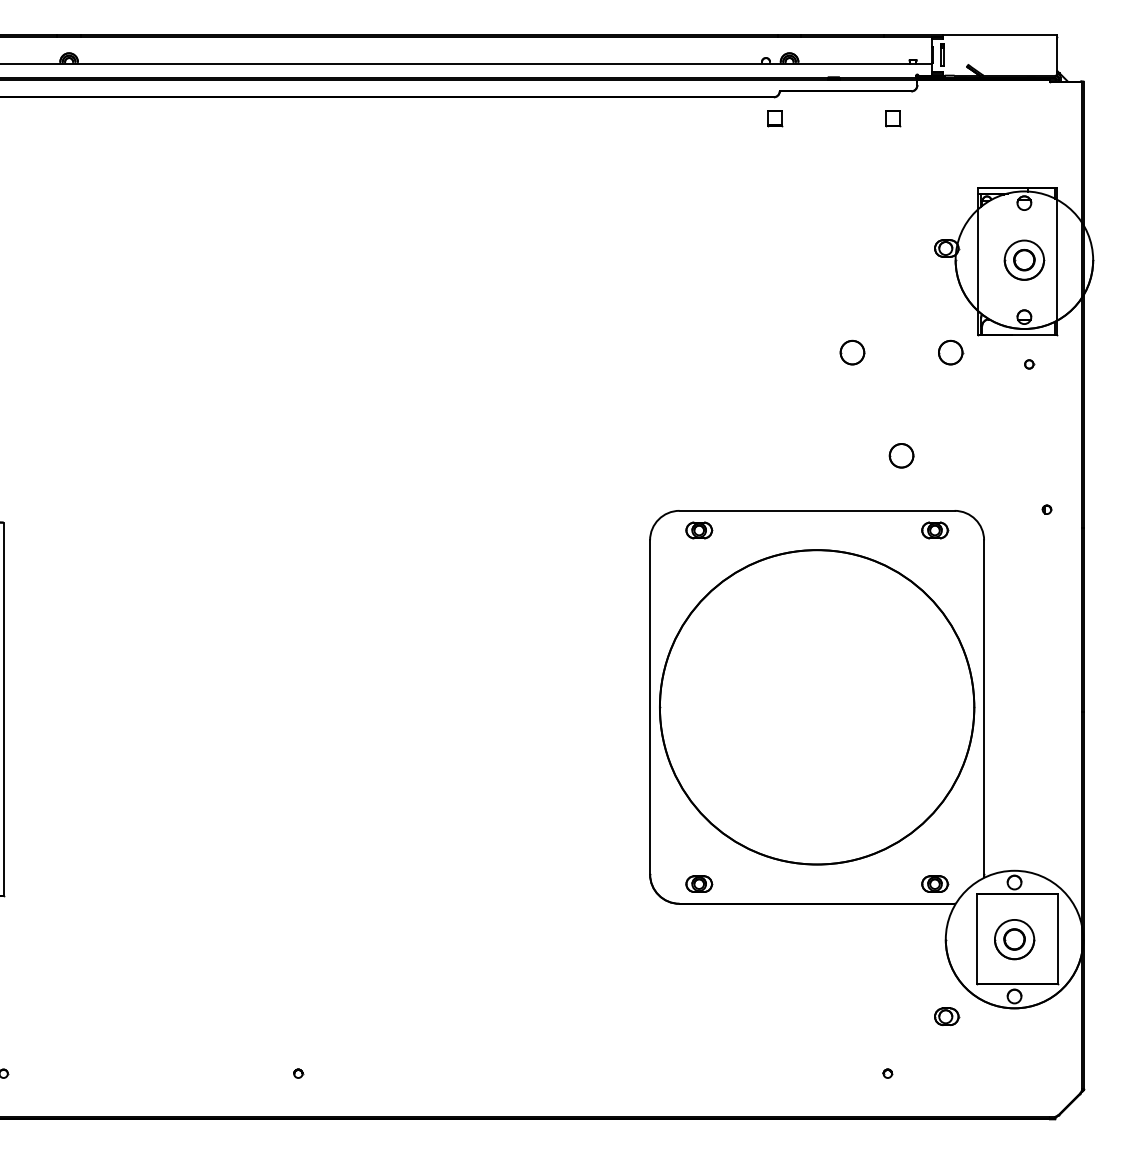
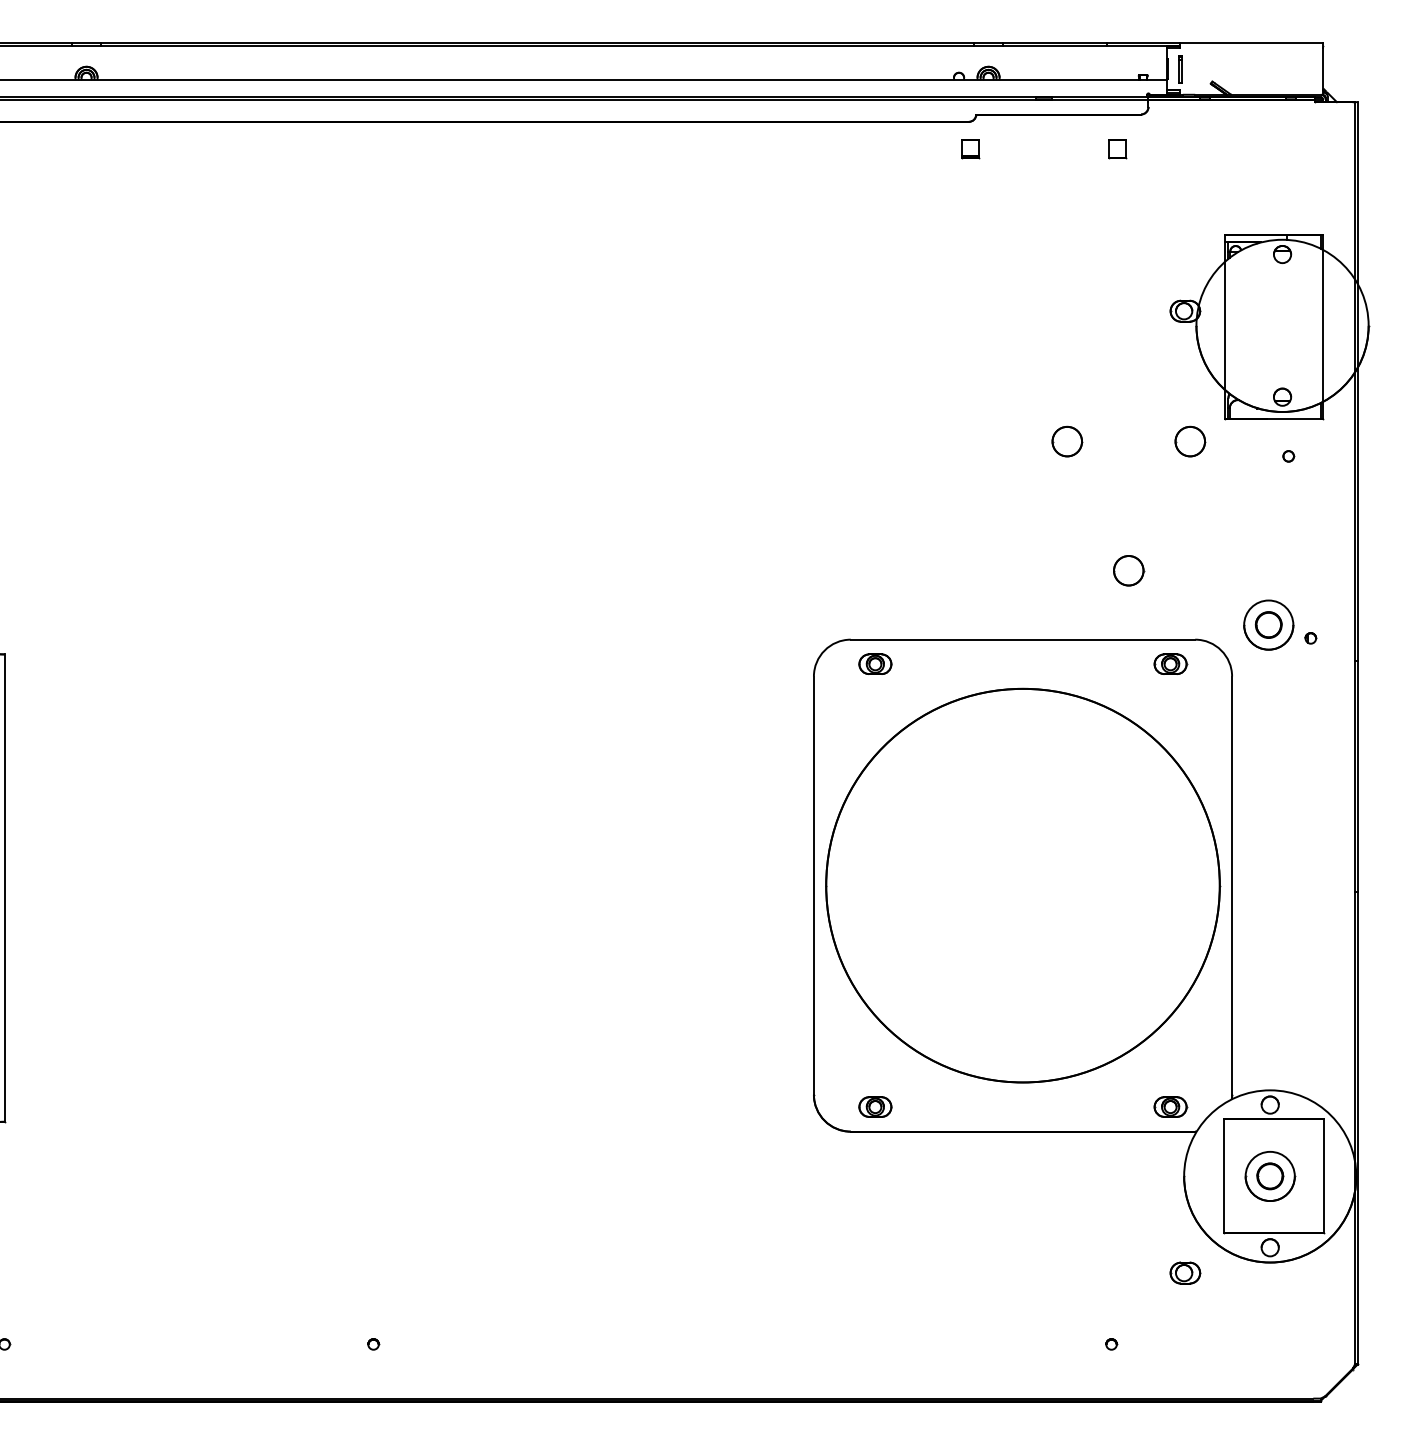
part: (1024, 259) -> (1268, 624), moved

